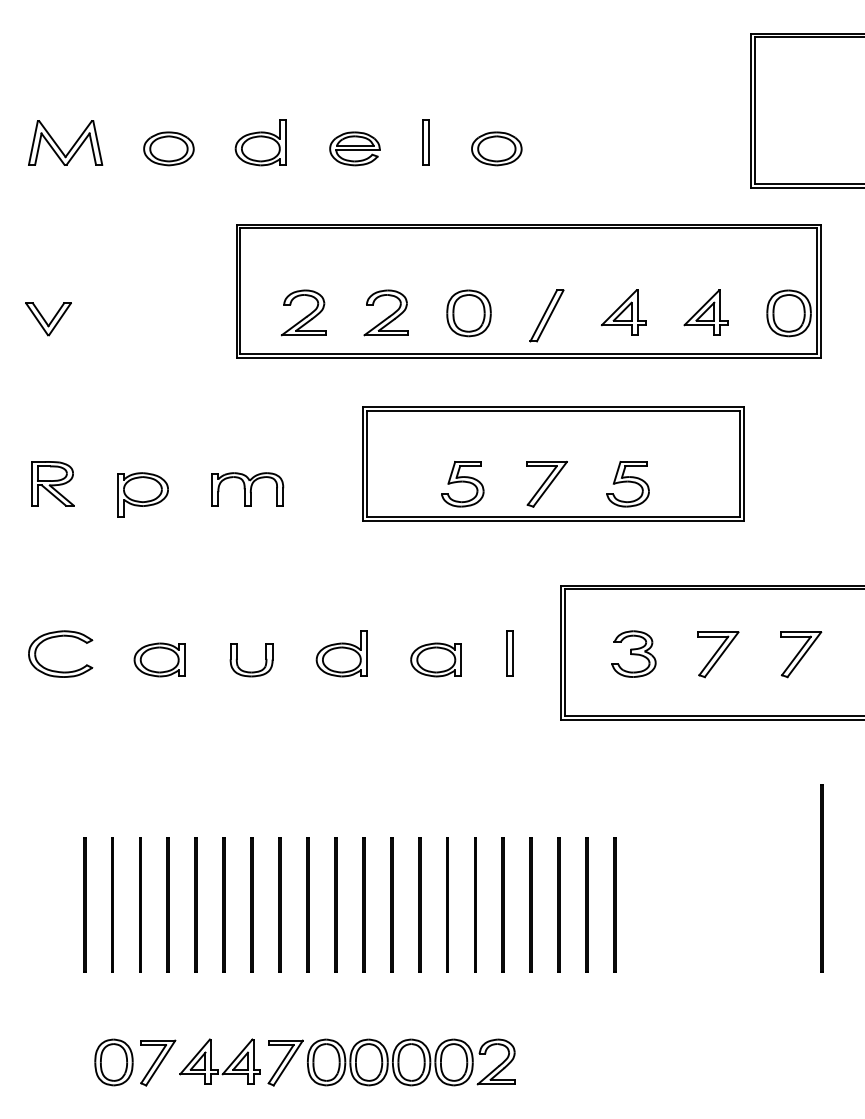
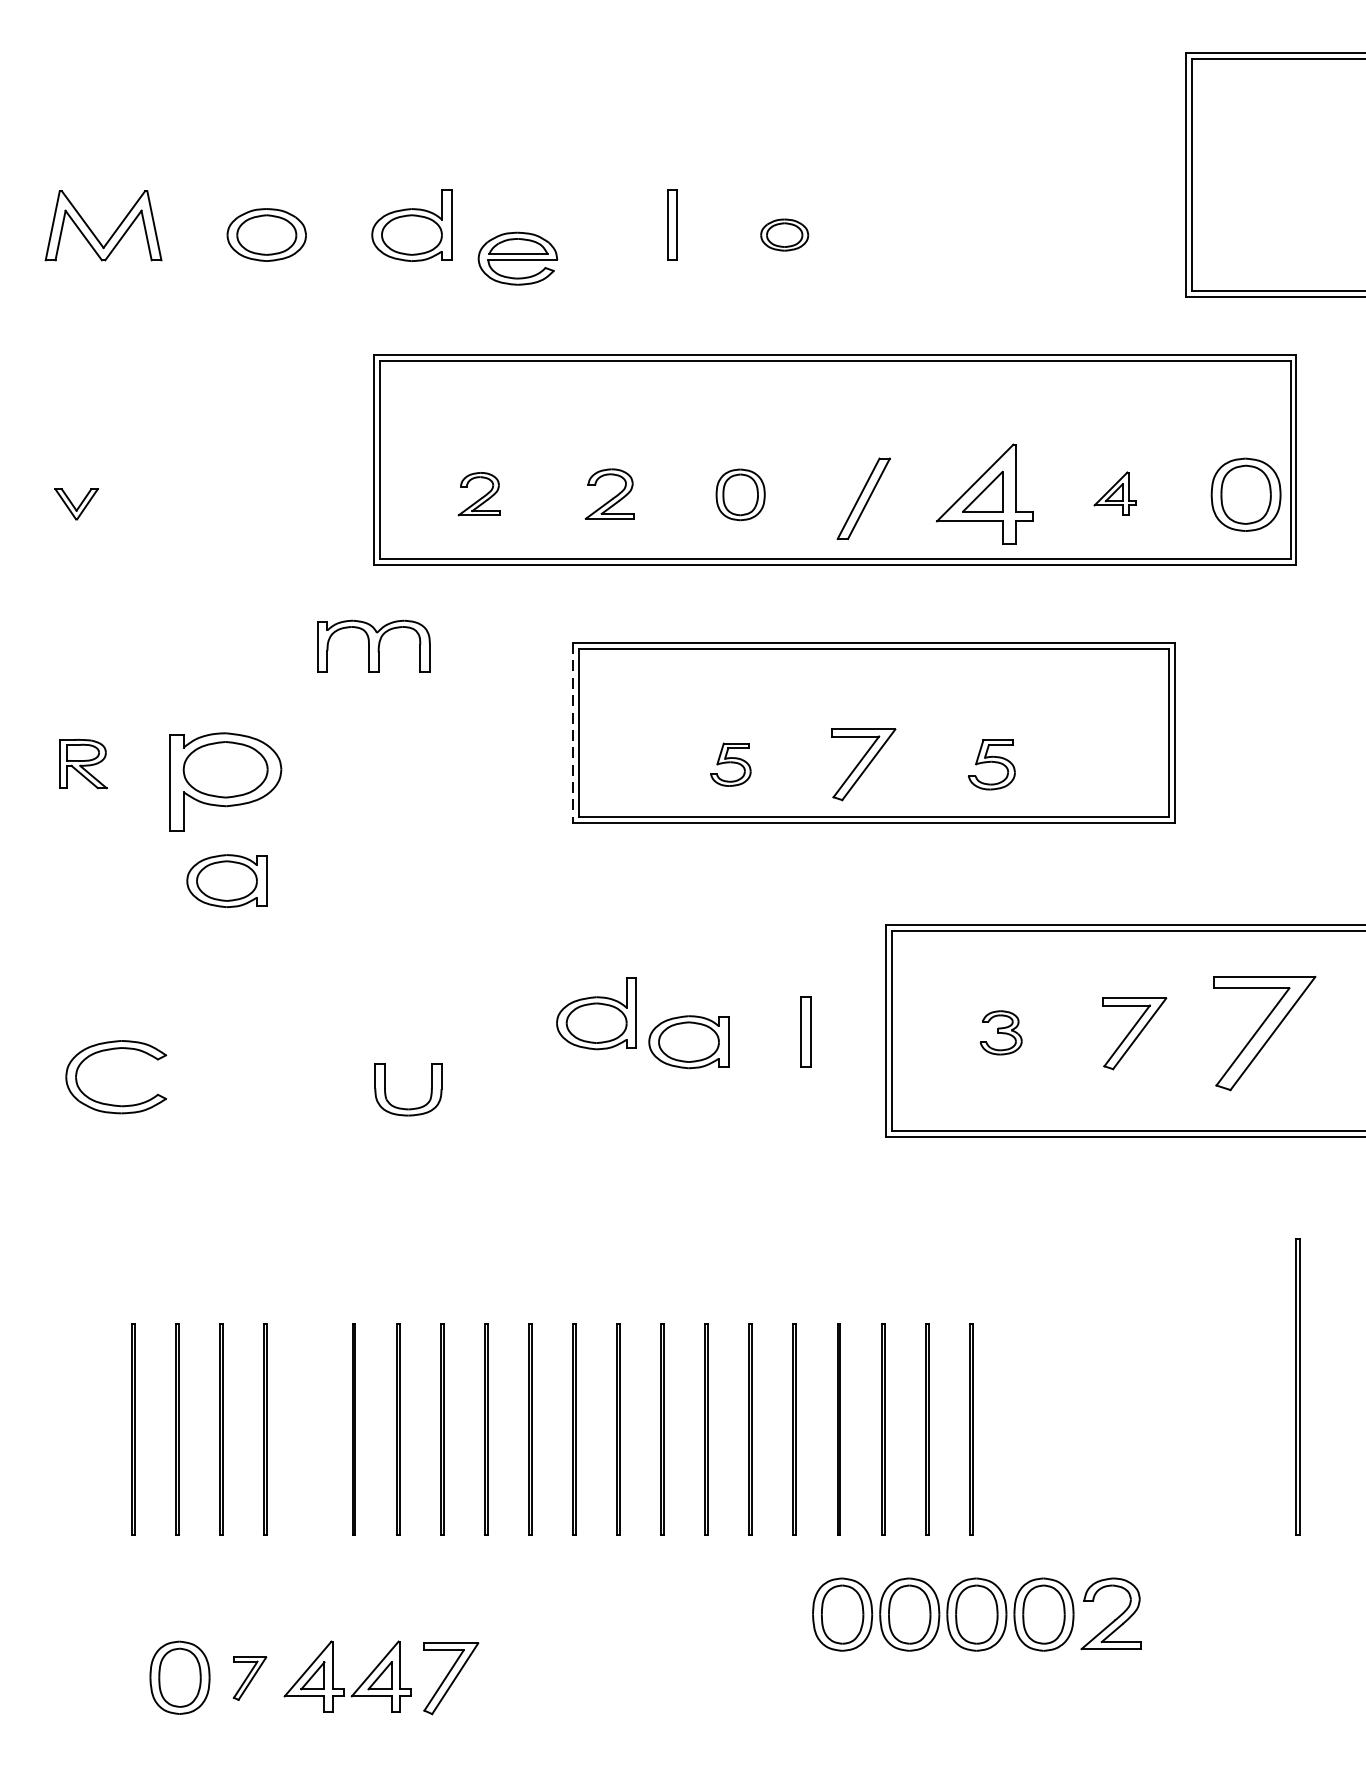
part: (354, 148) -> (517, 258), moved
part: (496, 148) -> (784, 234), size x0.6
part: (303, 312) -> (479, 493), size x0.6
part: (385, 312) -> (608, 493), size x0.7
part: (623, 312) -> (984, 493), size x1.4
part: (705, 312) -> (1114, 493), size x0.6
part: (468, 313) -> (739, 495), size x0.7
part: (48, 319) -> (76, 504), size x0.6
line: (362, 464) -> (572, 733), solid -> dashed
part: (52, 483) -> (82, 763), size x0.7
part: (462, 484) -> (730, 765), size x0.6
part: (627, 484) -> (990, 765), size x0.7
part: (247, 489) -> (373, 646), moved
part: (142, 494) -> (225, 780), size x1.4
part: (58, 637) -> (112, 1050), moved
part: (341, 653) -> (596, 1012), moved
part: (633, 653) -> (1000, 1031), size x0.6
part: (801, 654) -> (1265, 1033), size x1.6
part: (159, 659) -> (226, 880), moved
part: (251, 671) -> (408, 1107), moved
line: (195, 904) -> (308, 1428), removed
part: (158, 1062) -> (250, 1677), size x0.6
part: (411, 1062) -> (976, 1614), moved

